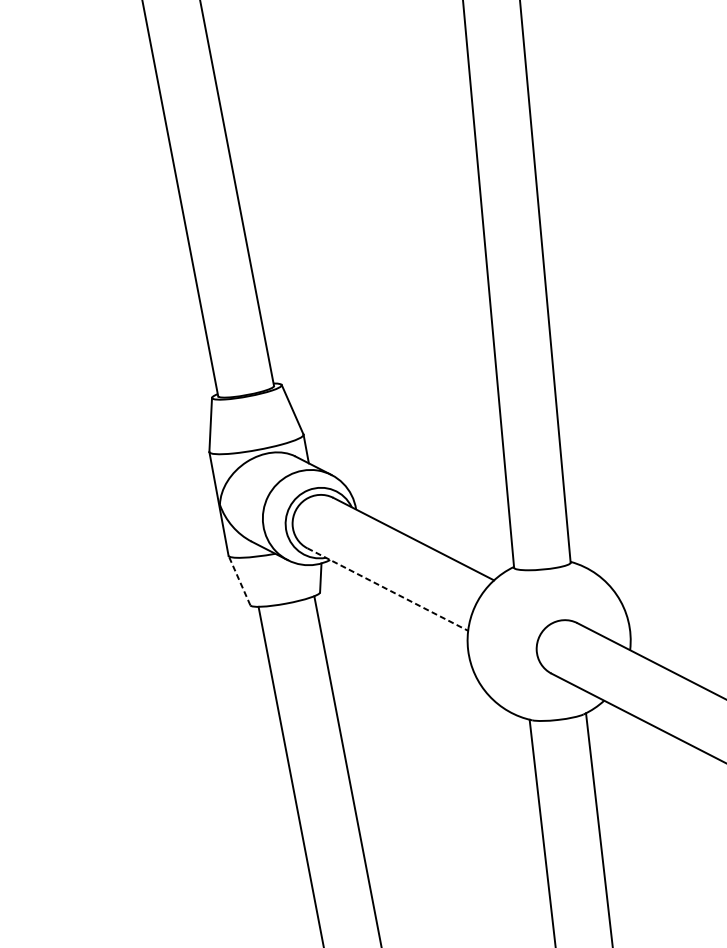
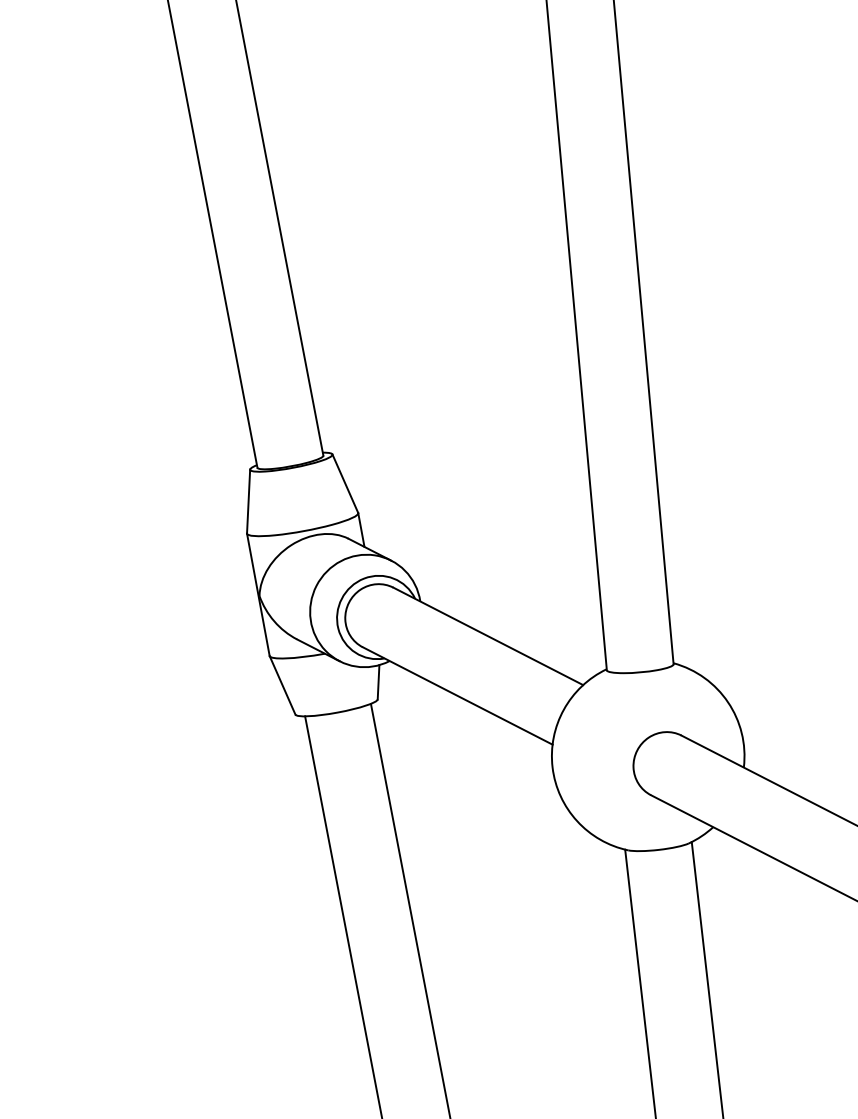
line: (239, 580) -> (282, 685), dashed -> solid
line: (387, 589) -> (457, 695), dashed -> solid

